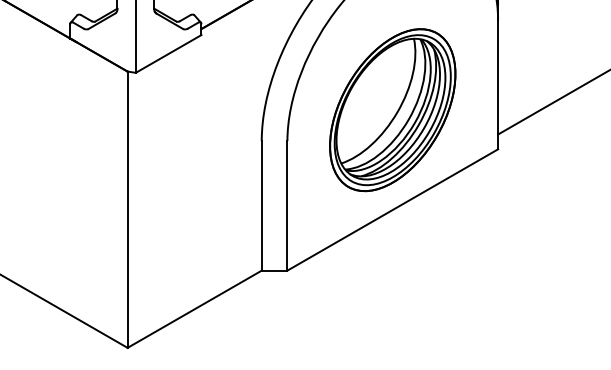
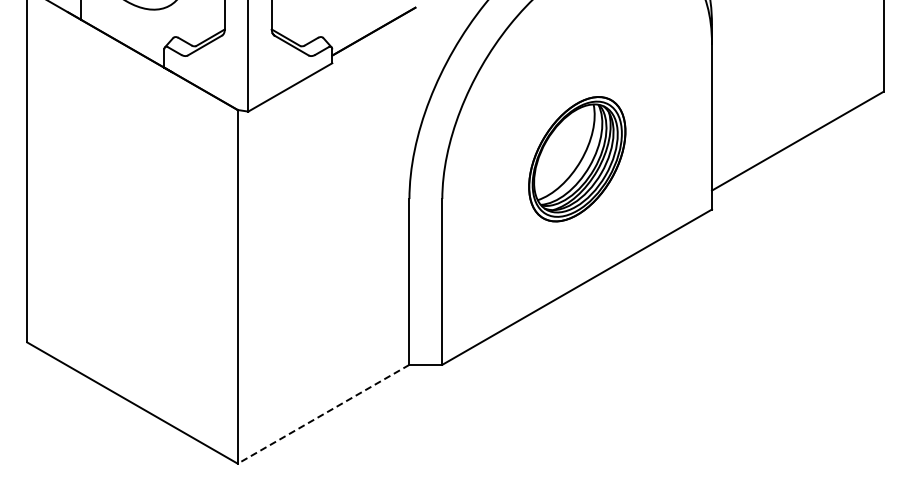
part: (393, 109) -> (577, 158), size x0.6
line: (194, 309) -> (323, 414), solid -> dashed

